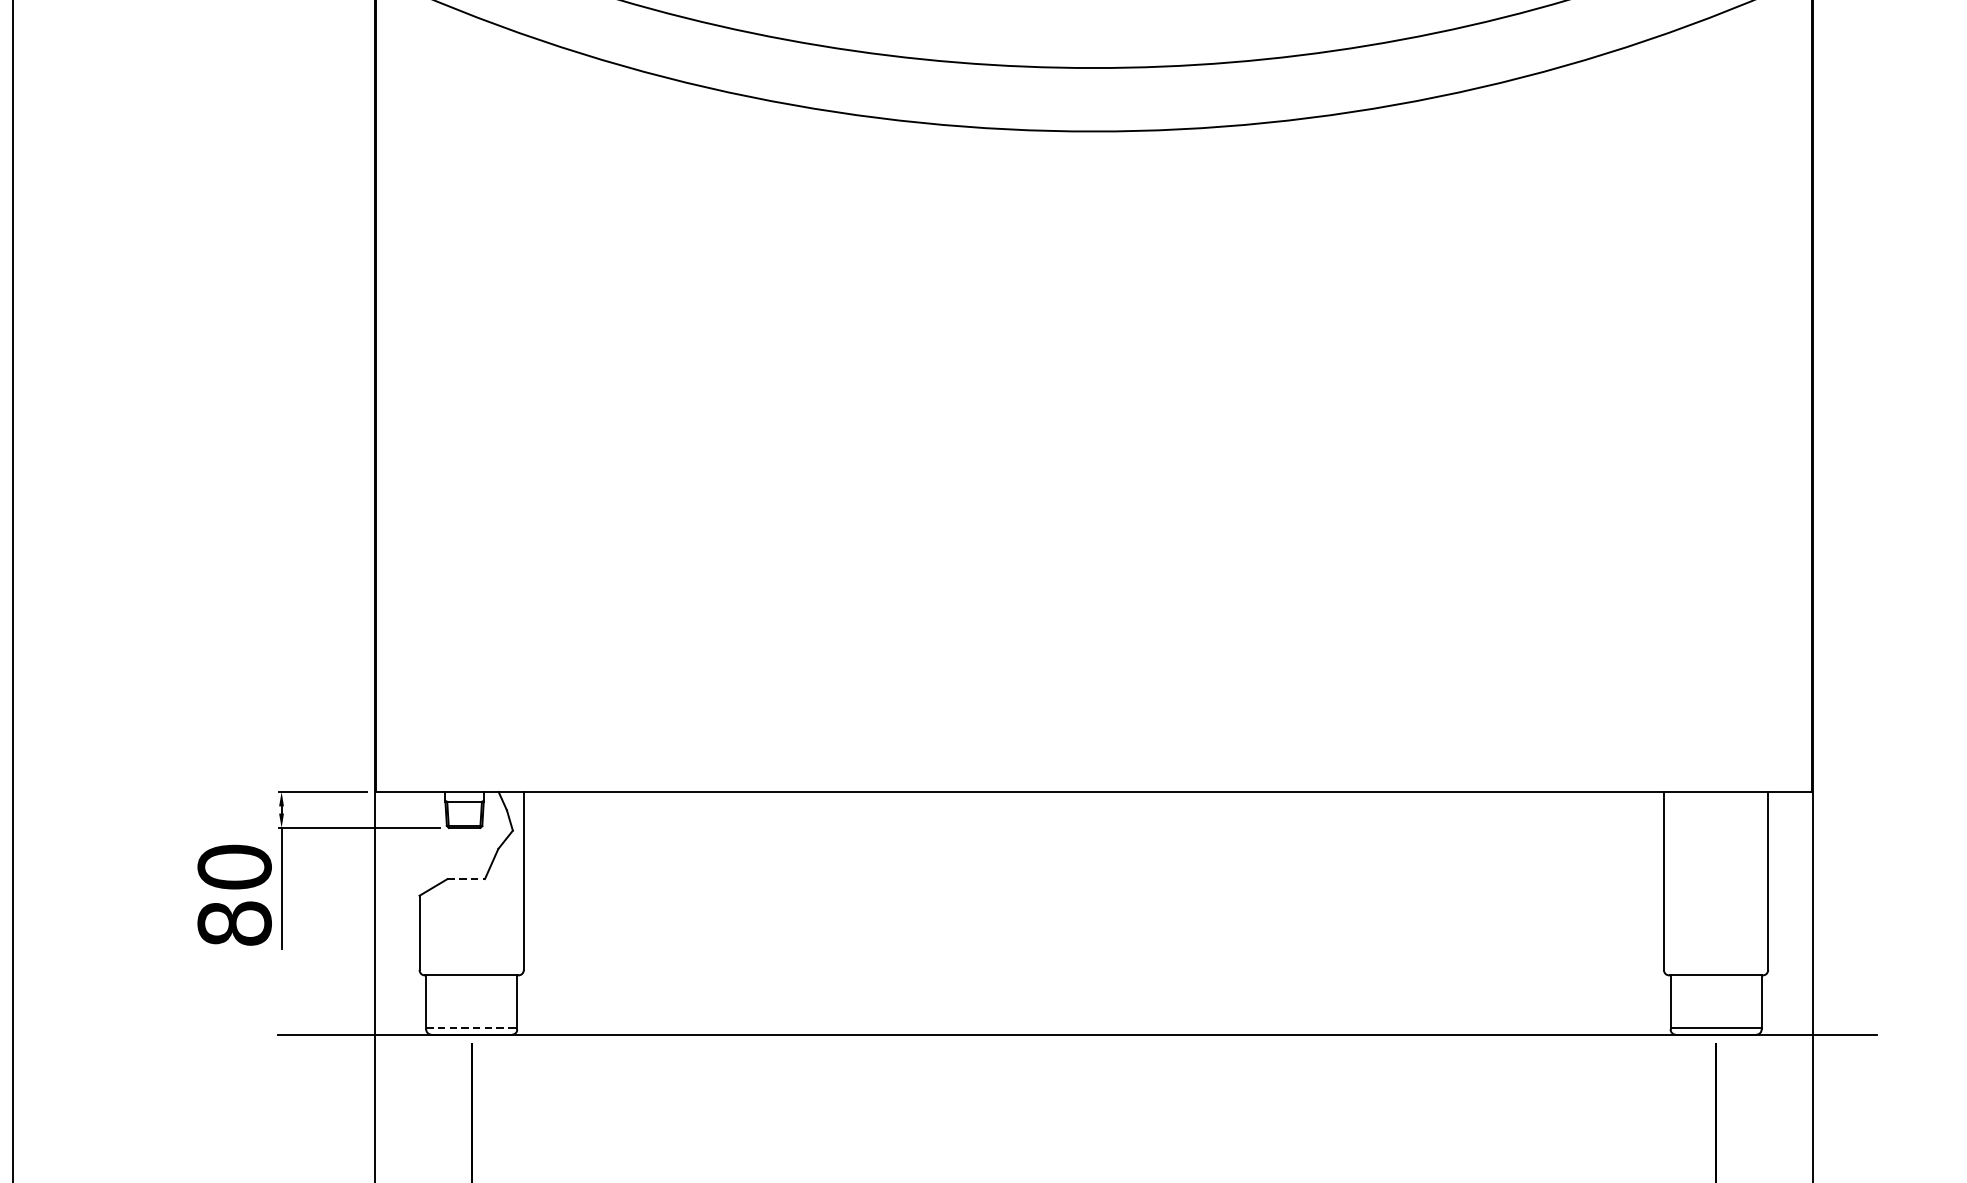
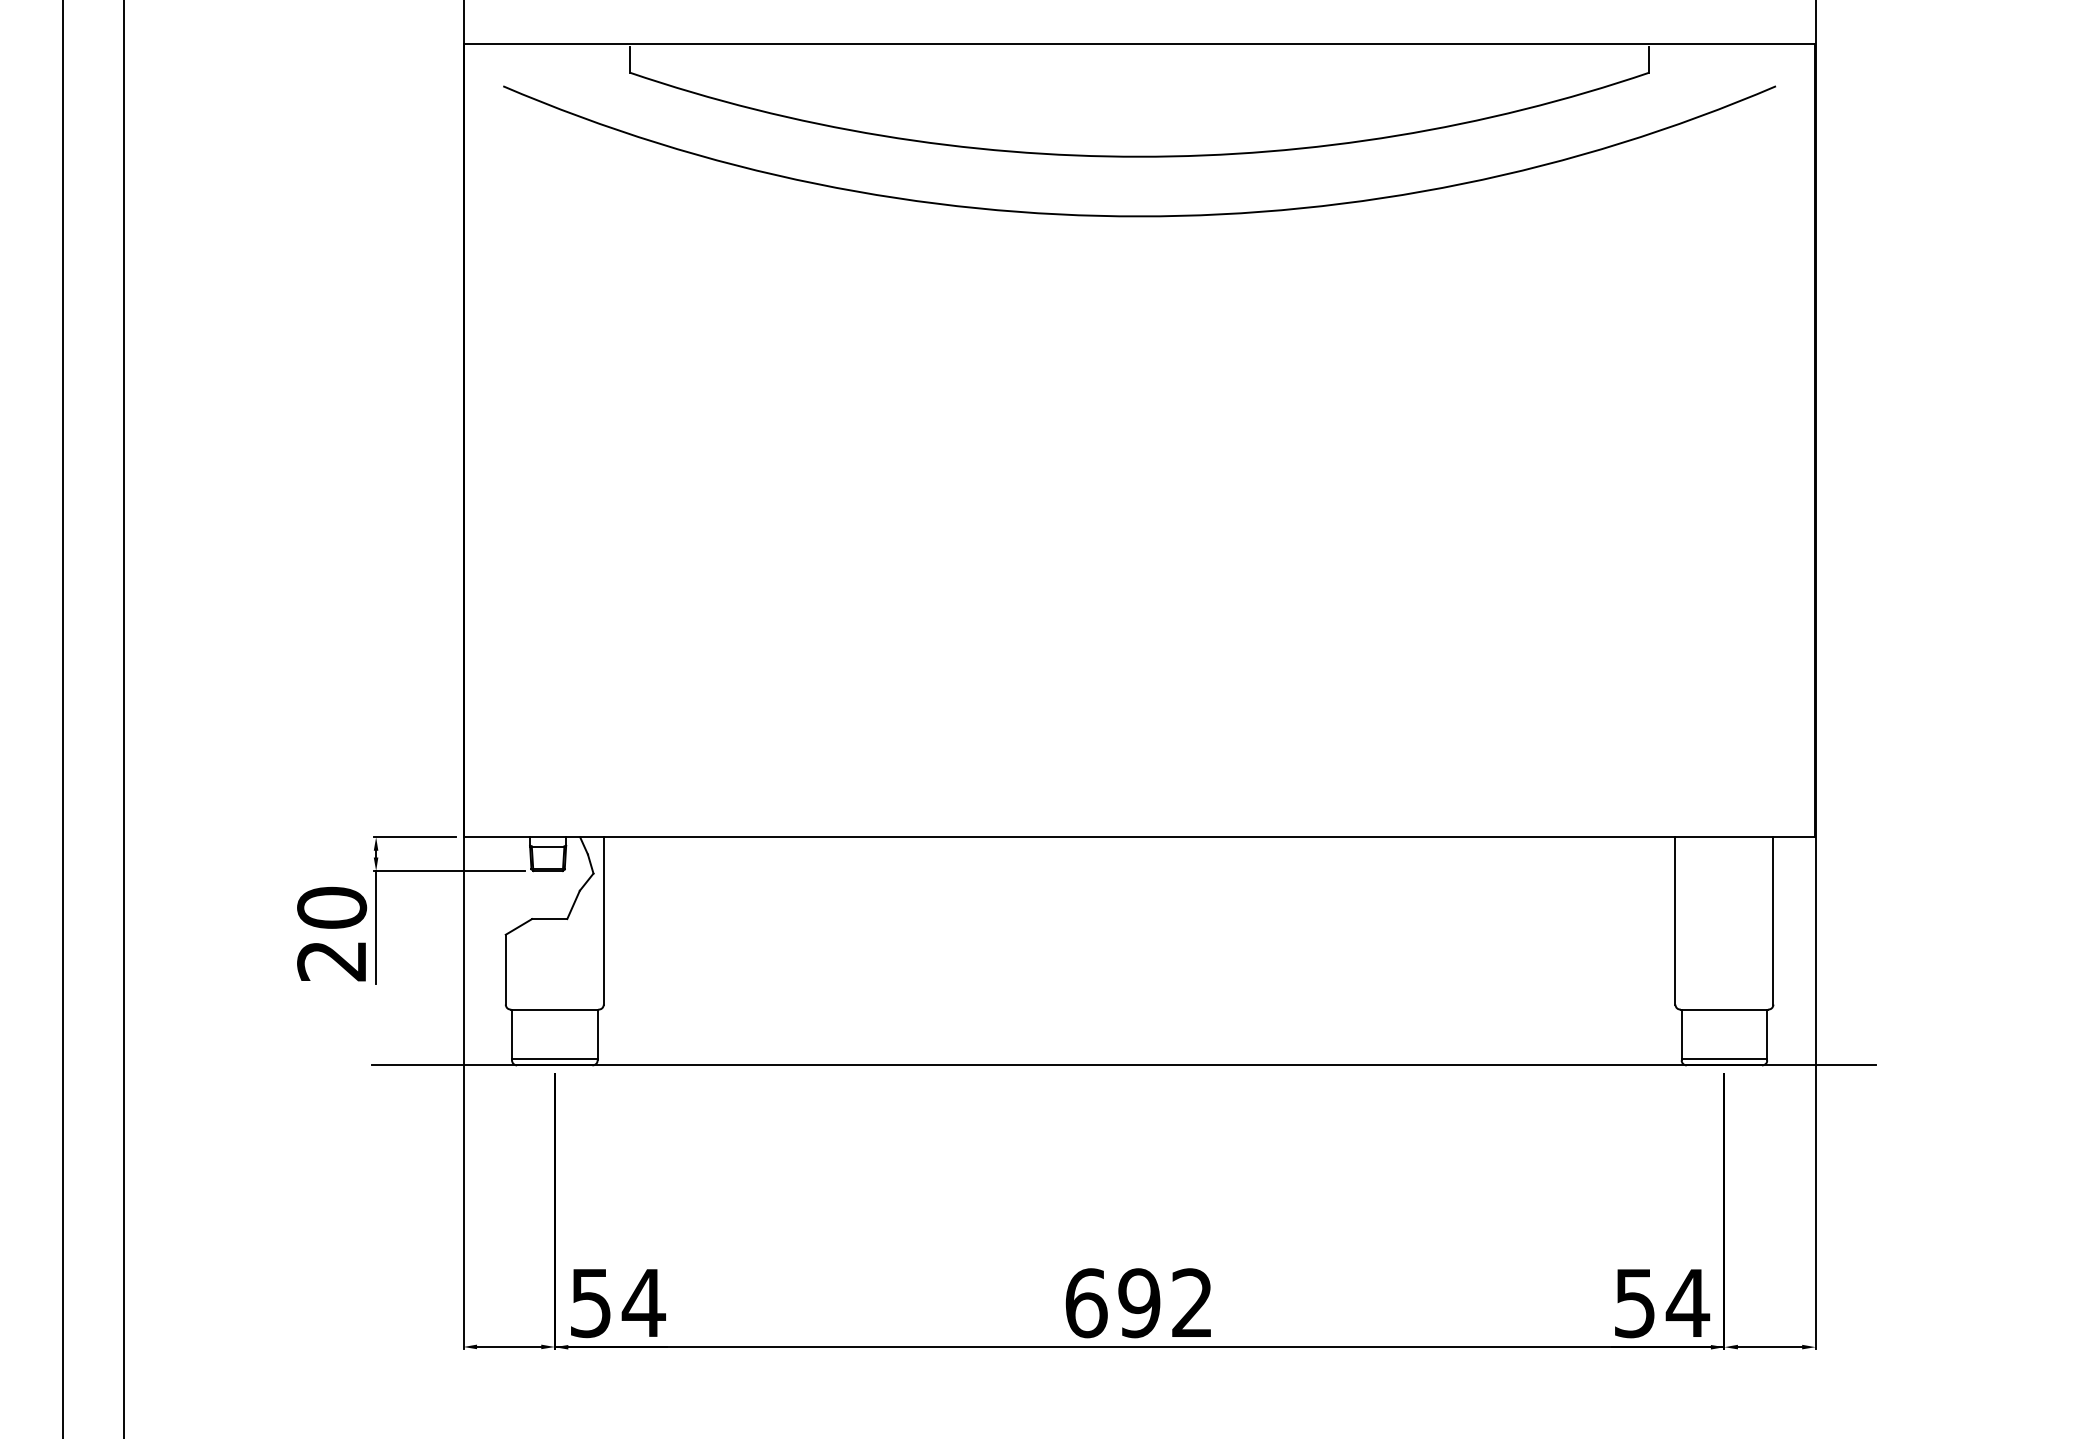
line: (466, 879) -> (549, 919), dashed -> solid
text: (235, 923) -> (332, 960), 80 -> 20
line: (471, 1027) -> (554, 1058), dashed -> solid

